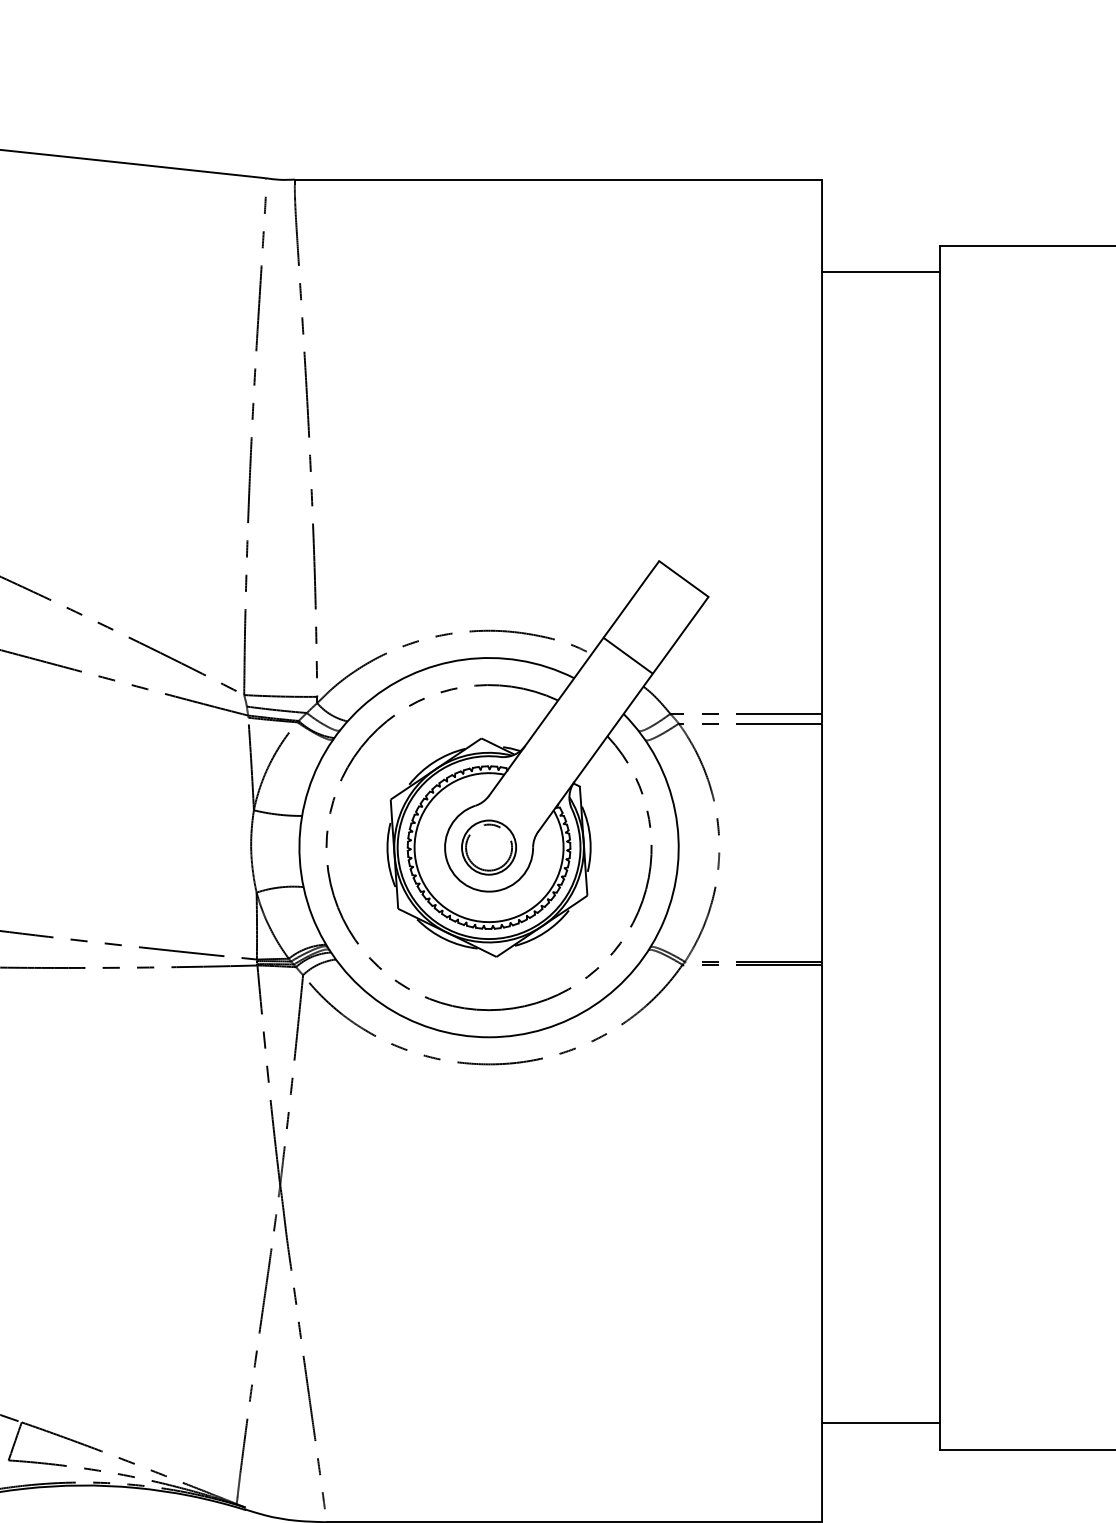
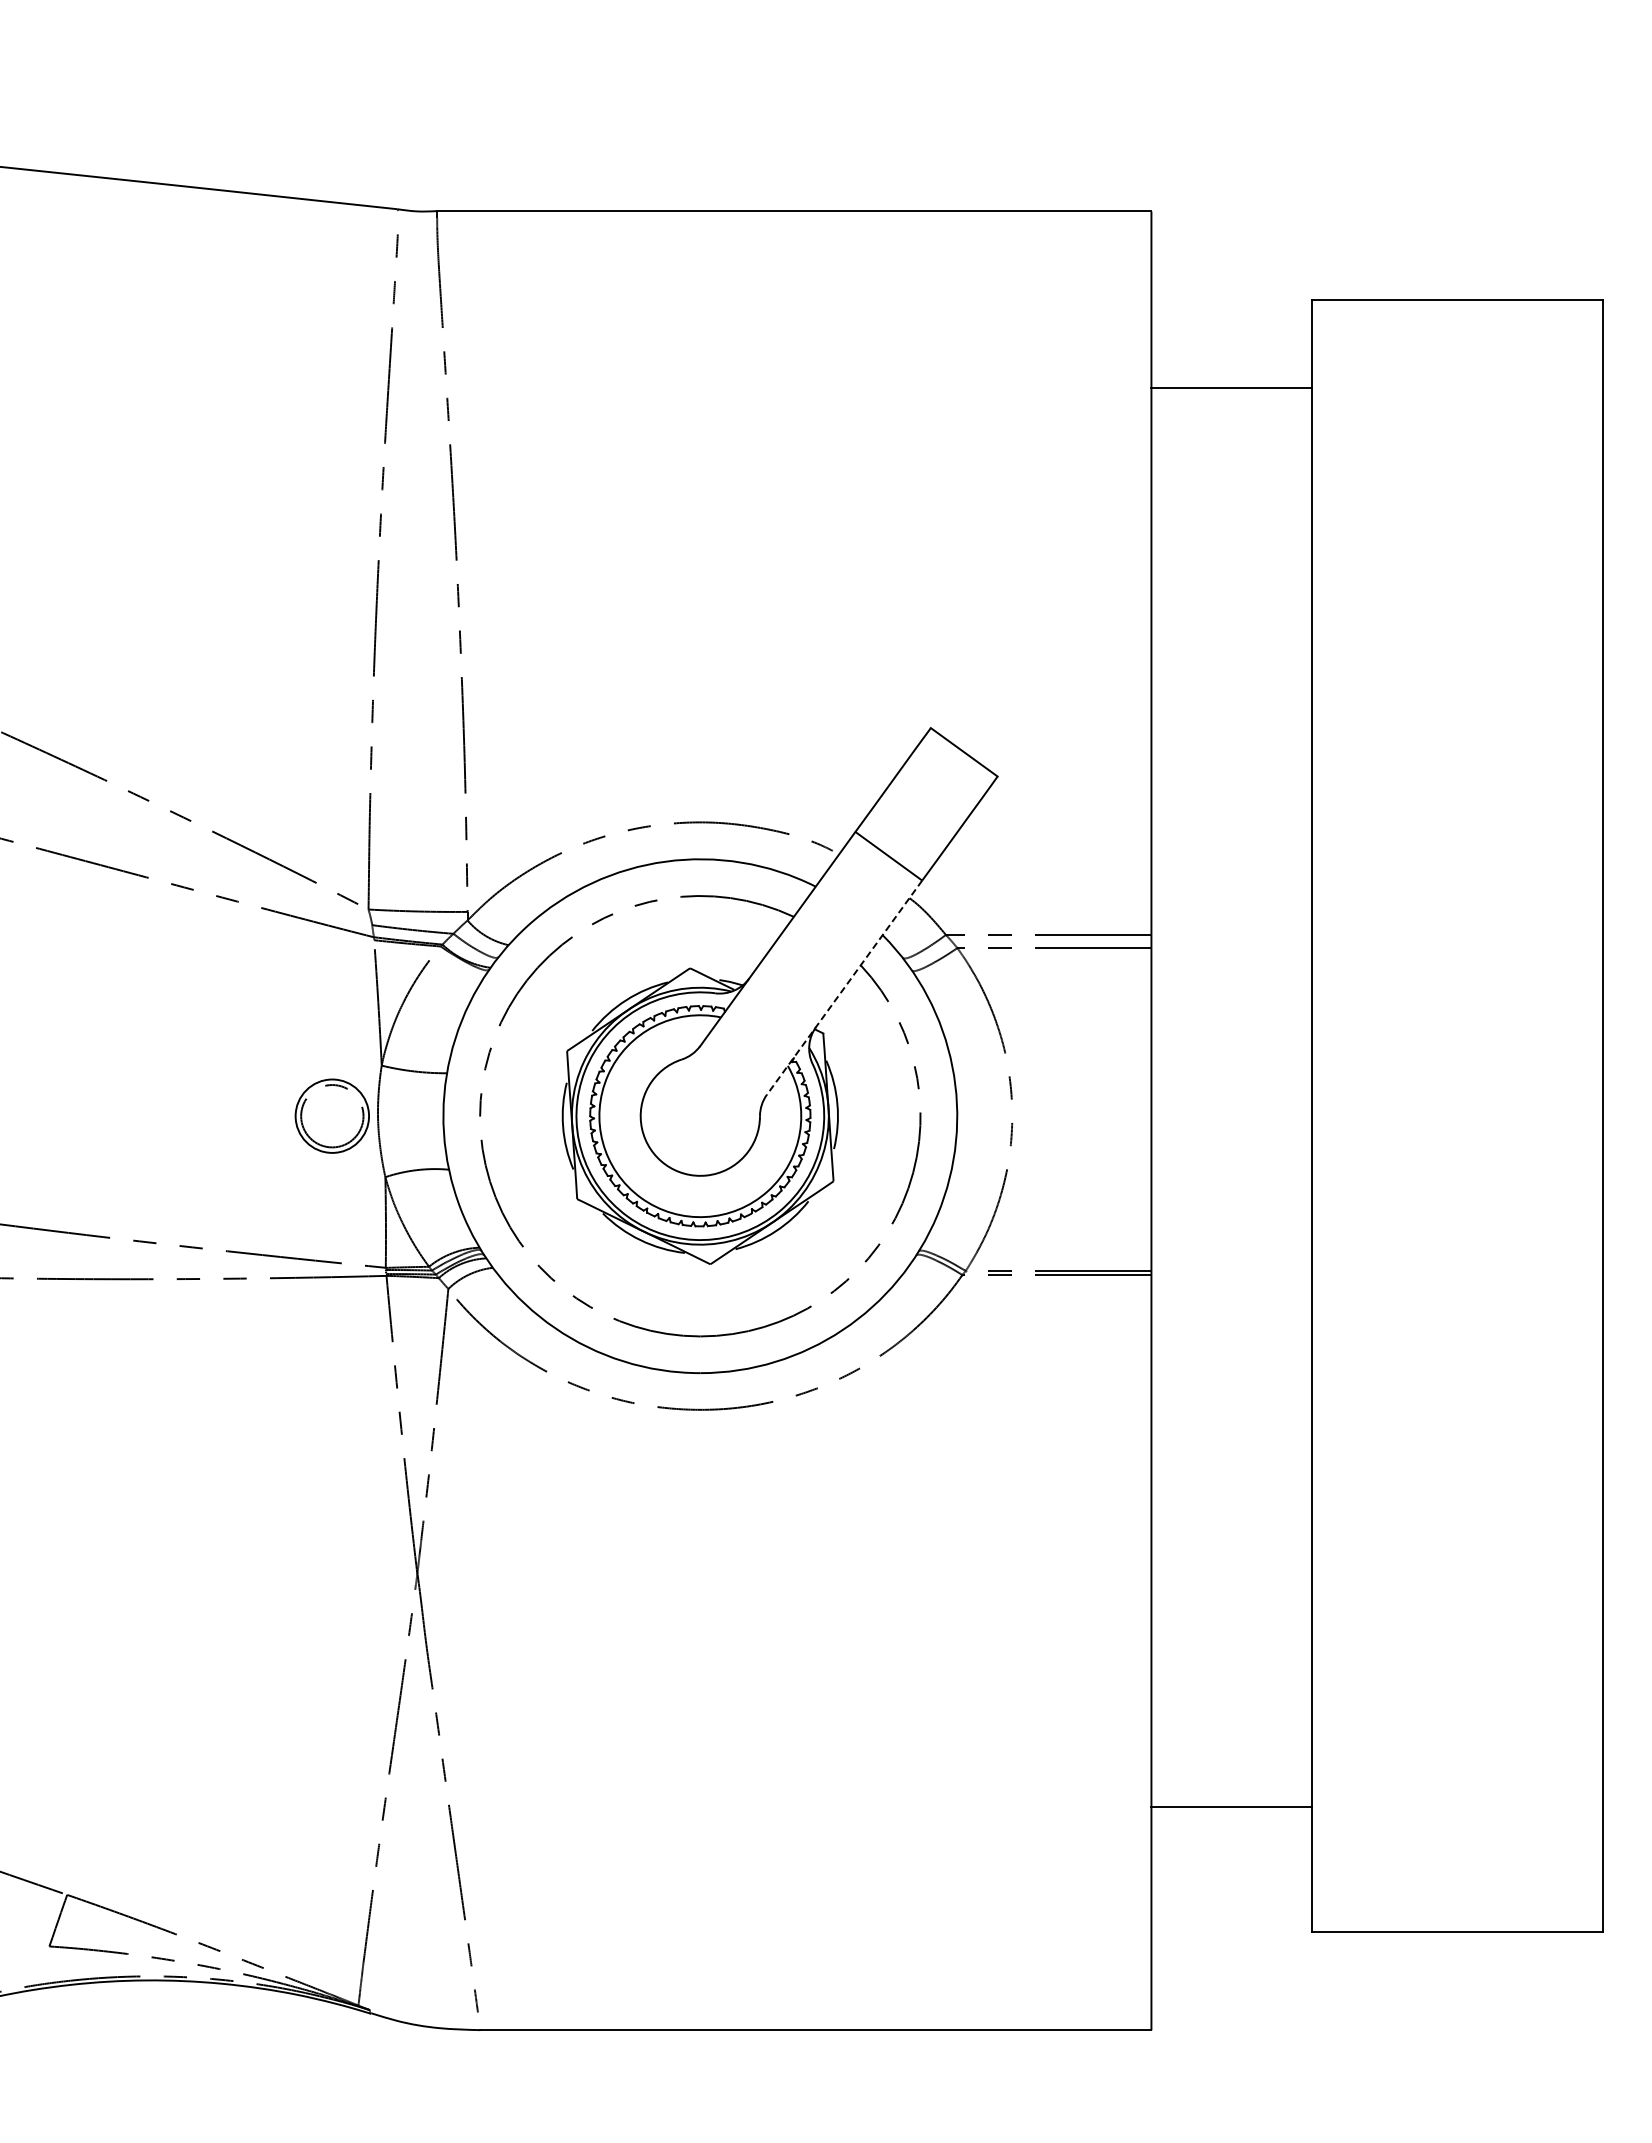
line: (881, 272) -> (1231, 387), moved
line: (595, 753) -> (844, 988), solid -> dashed
part: (488, 847) -> (331, 1115), moved
line: (881, 1422) -> (1231, 1806), moved

